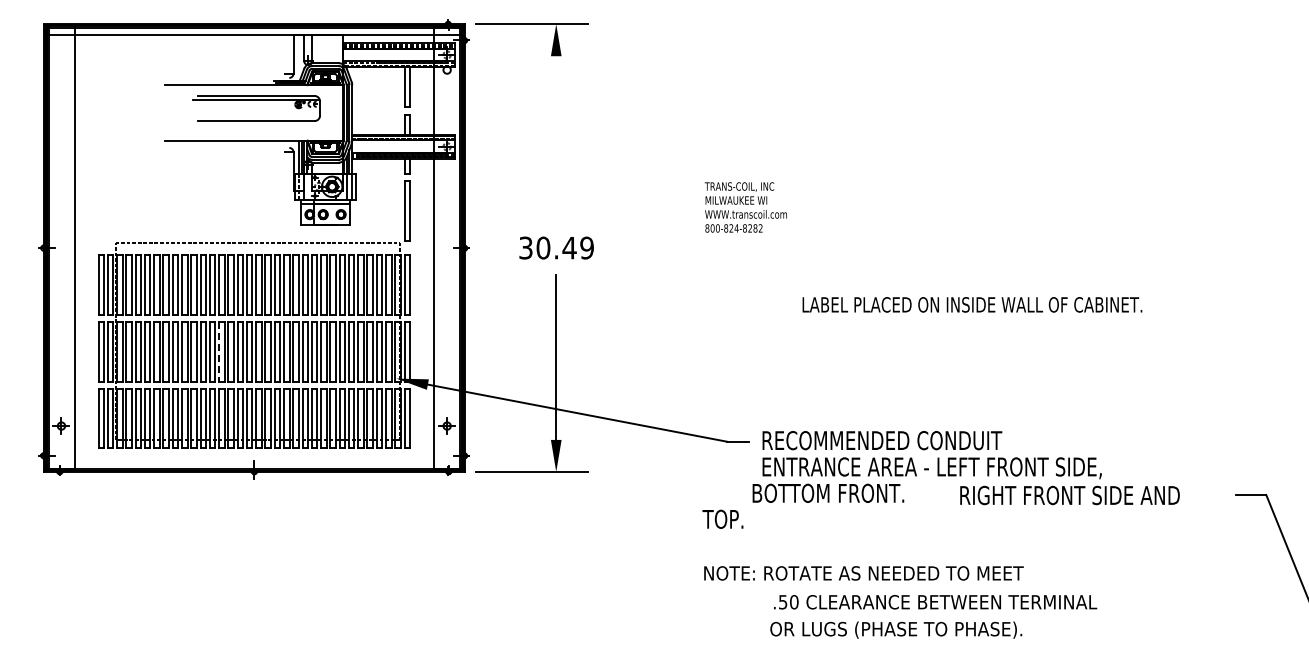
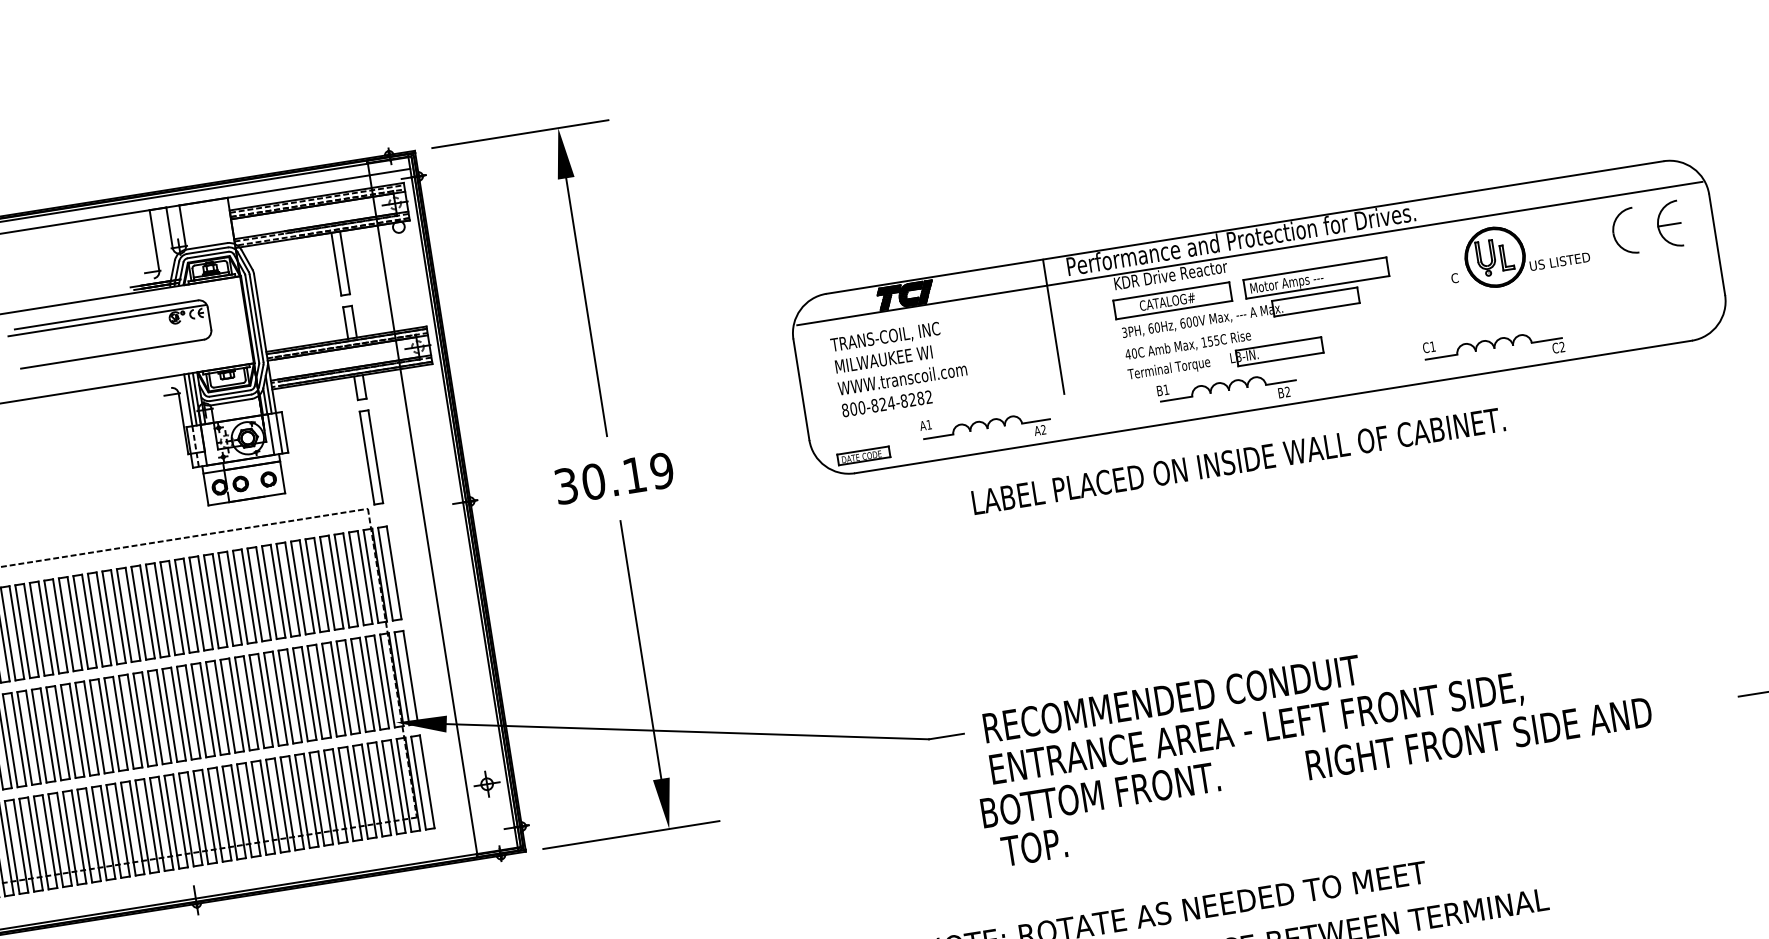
line: (556, 138) -> (586, 307), added
part: (974, 211) -> (1259, 317), added
text: (569, 248) -> (634, 475), 30.49 -> 30.19
text: (972, 304) -> (1238, 460), moved
line: (219, 351) -> (112, 723), dashed -> solid
text: (722, 518) -> (1033, 846), moved

